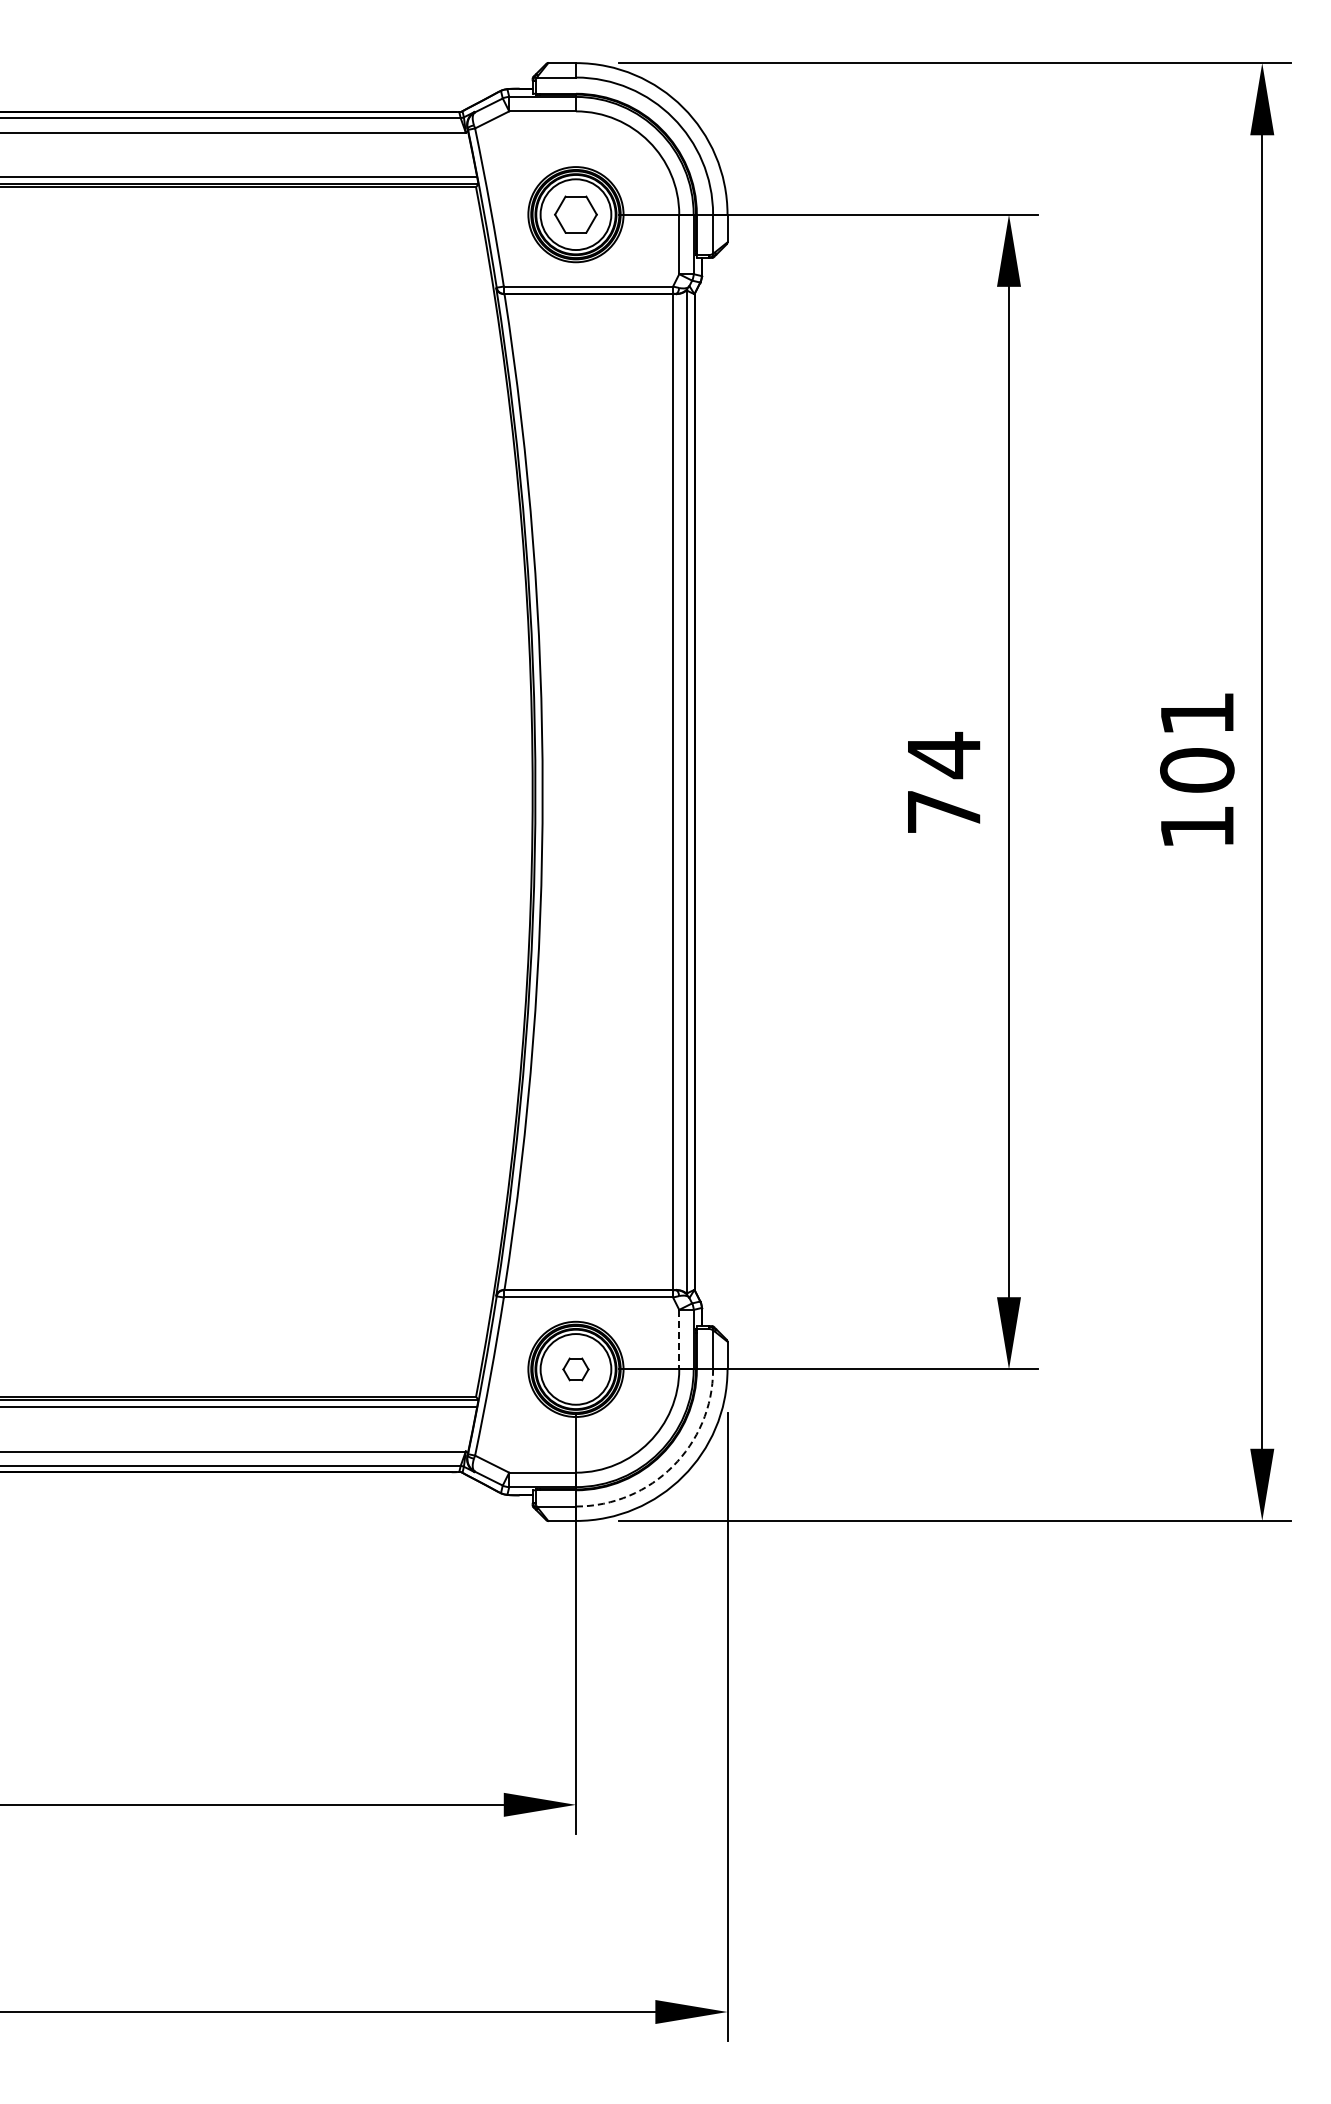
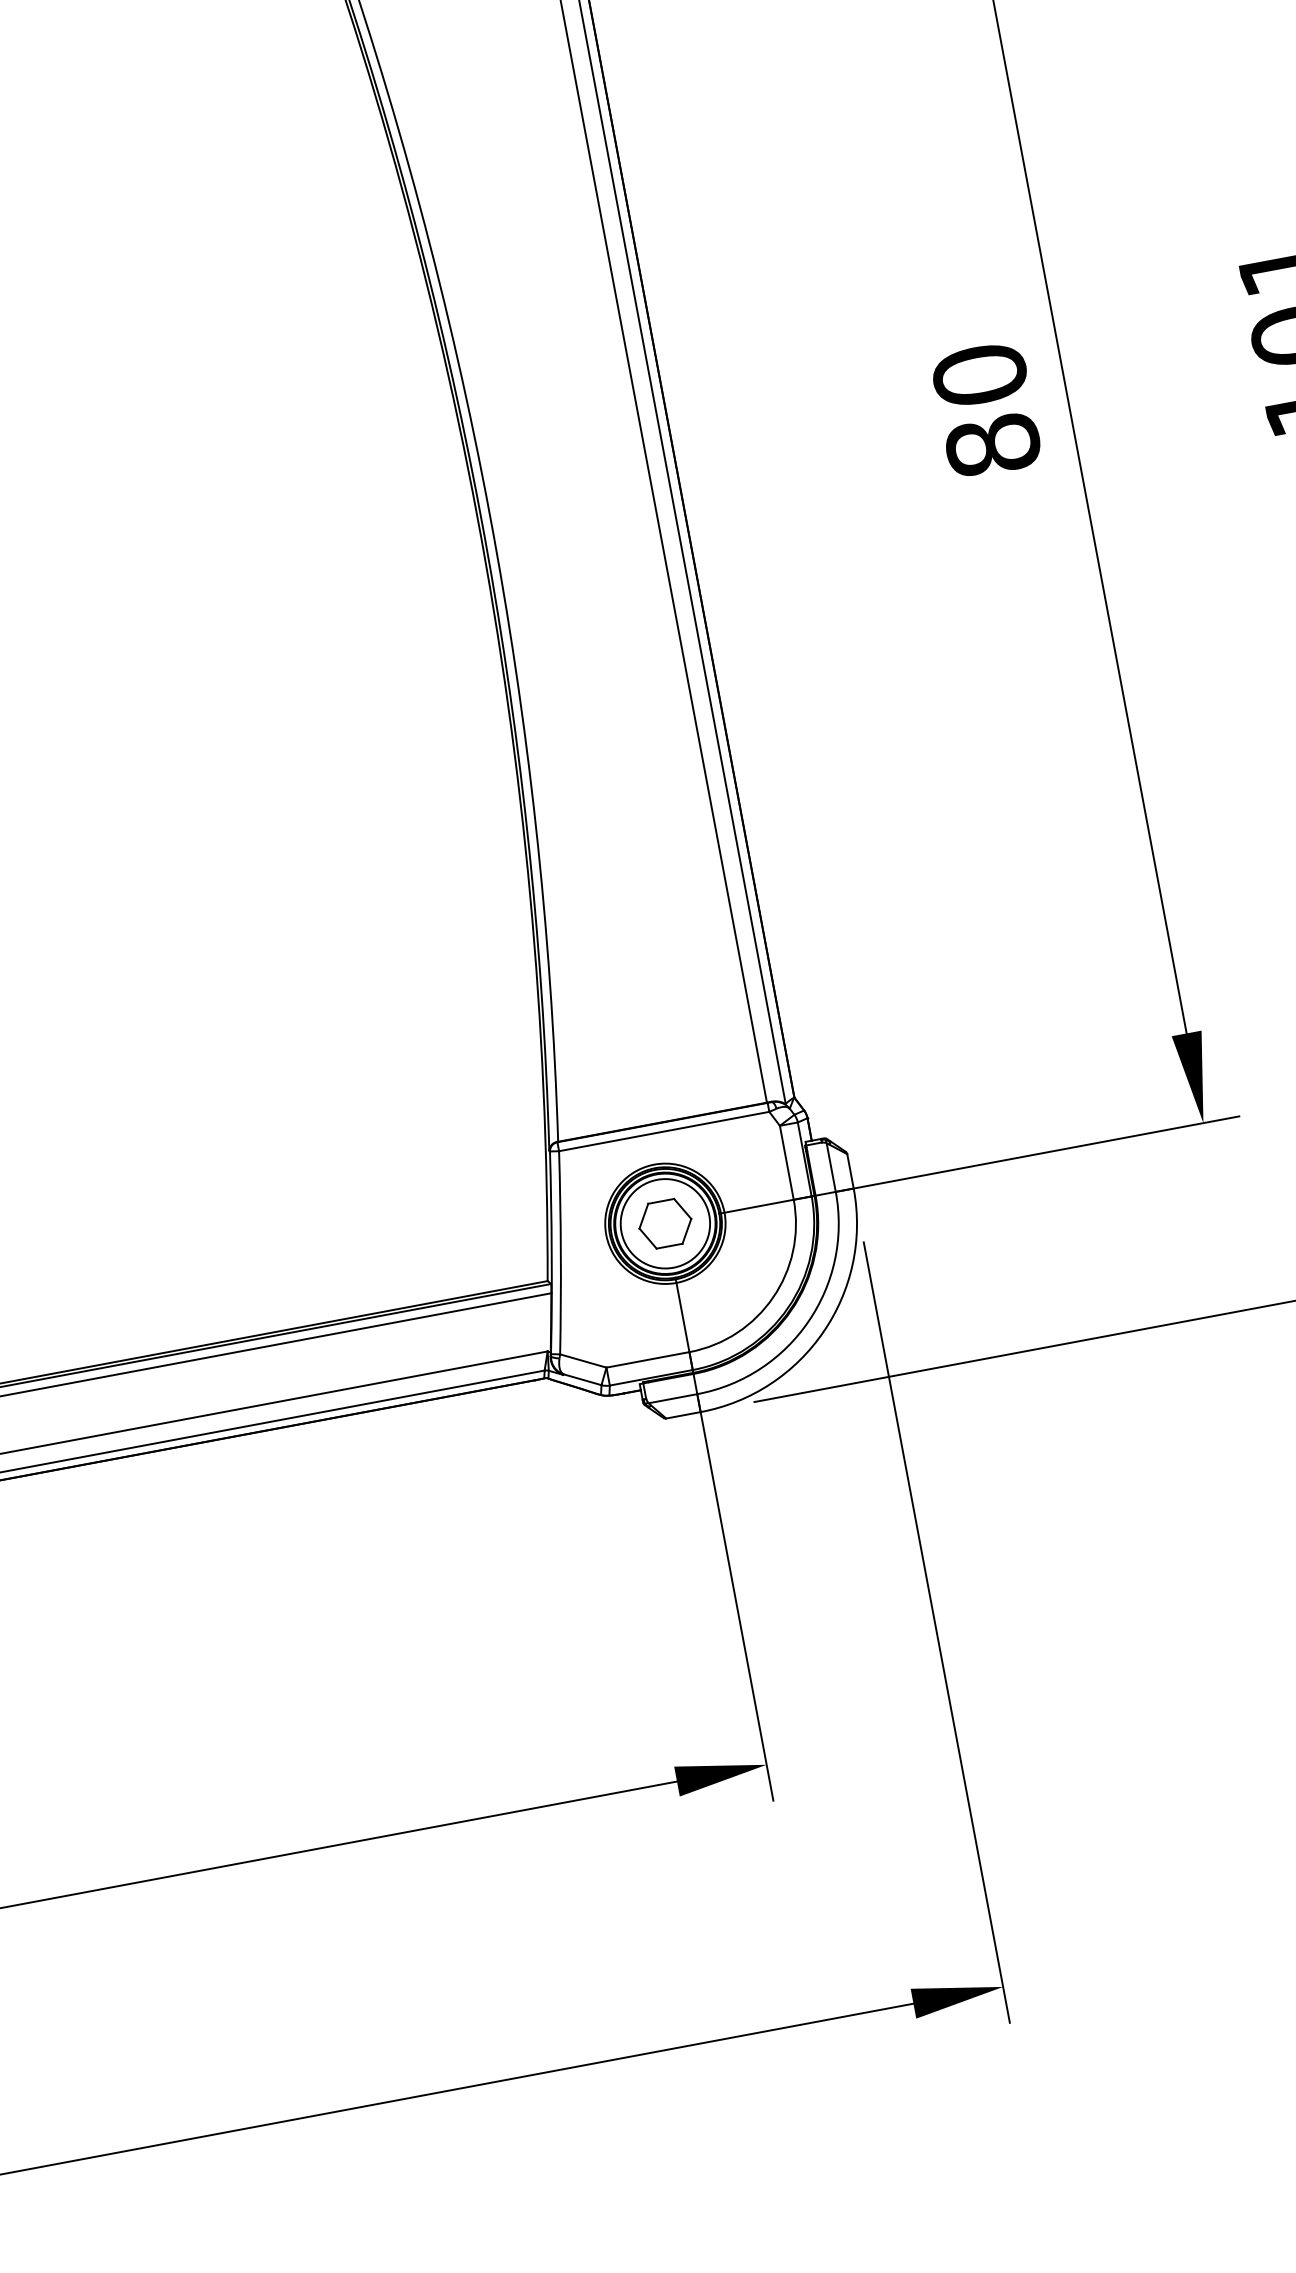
text: (943, 782) -> (985, 409), 74 -> 80
line: (679, 1339) -> (787, 1162), dashed -> solid
part: (575, 1369) -> (664, 1224), size x1.67
arc: (672, 1466) -> (807, 1321), dashed -> solid

